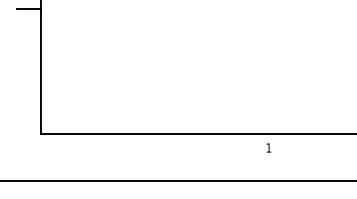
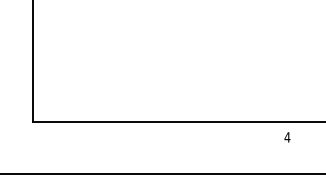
text: (268, 147) -> (287, 136), 1 -> 4

